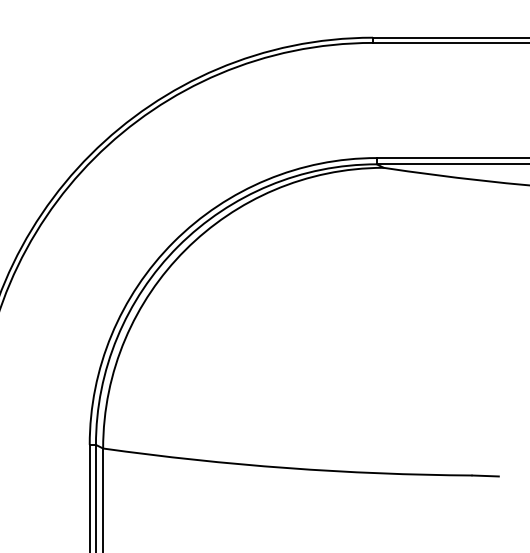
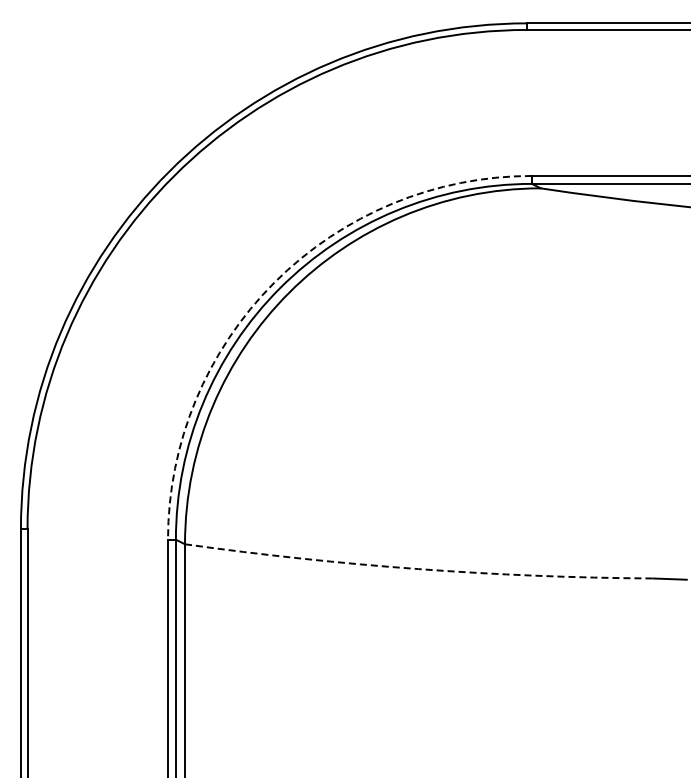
arc: (173, 242) -> (274, 282), solid -> dashed
arc: (287, 468) -> (418, 569), solid -> dashed

